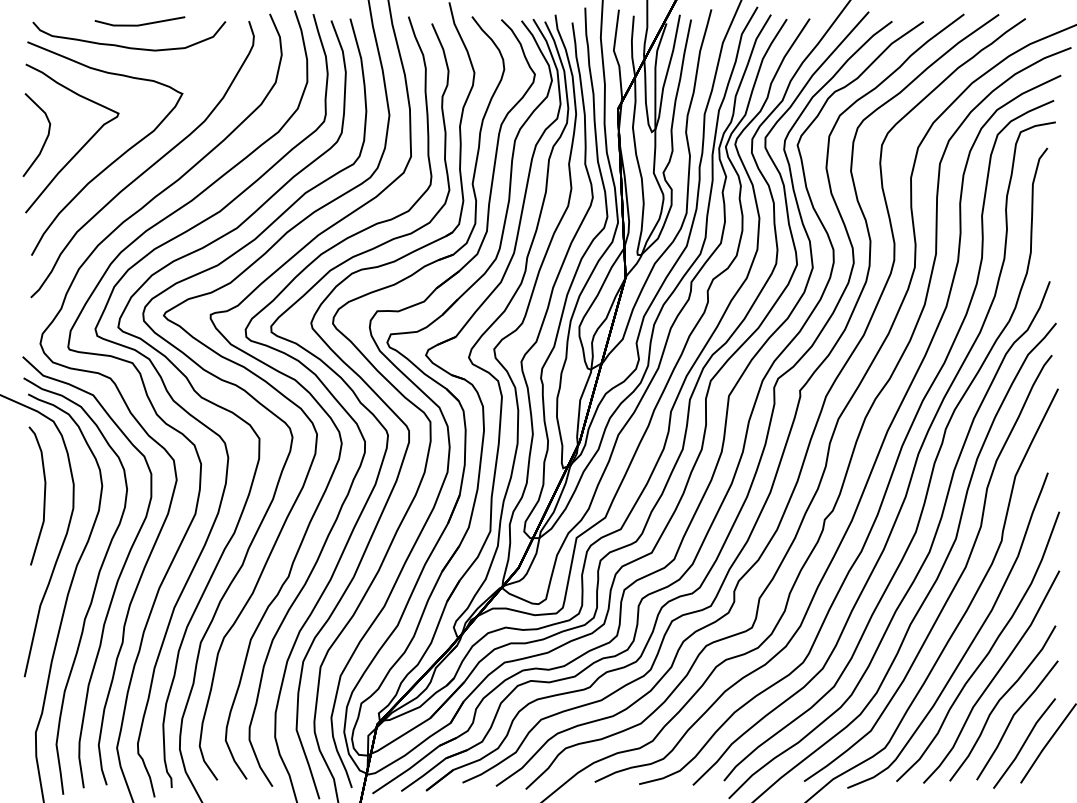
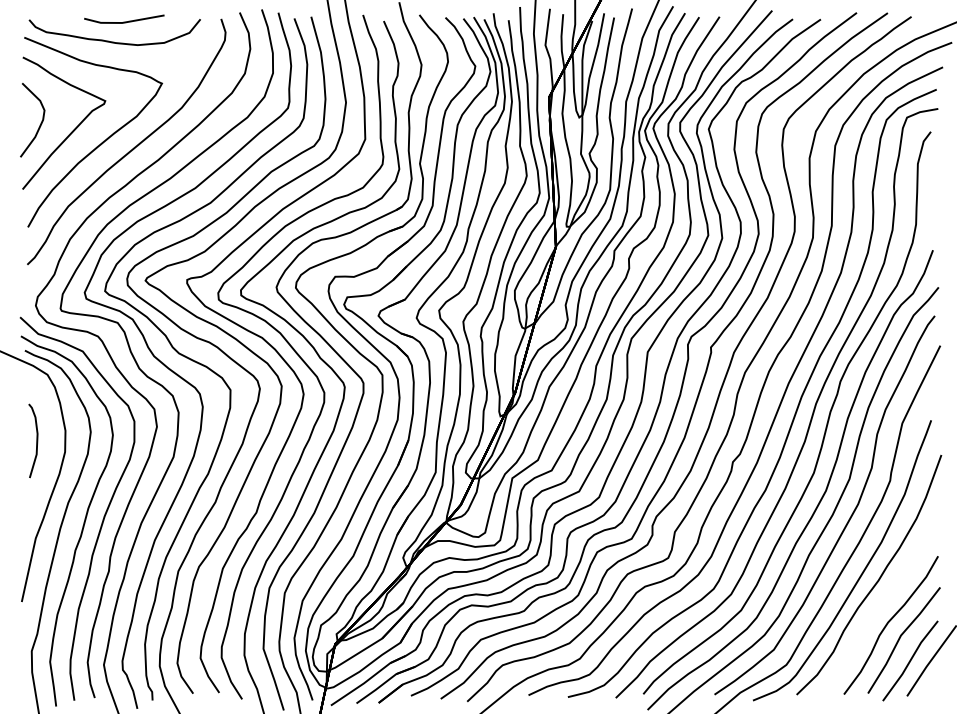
part: (37, 495) -> (33, 440), size x0.6
part: (991, 676) -> (881, 601), removed

